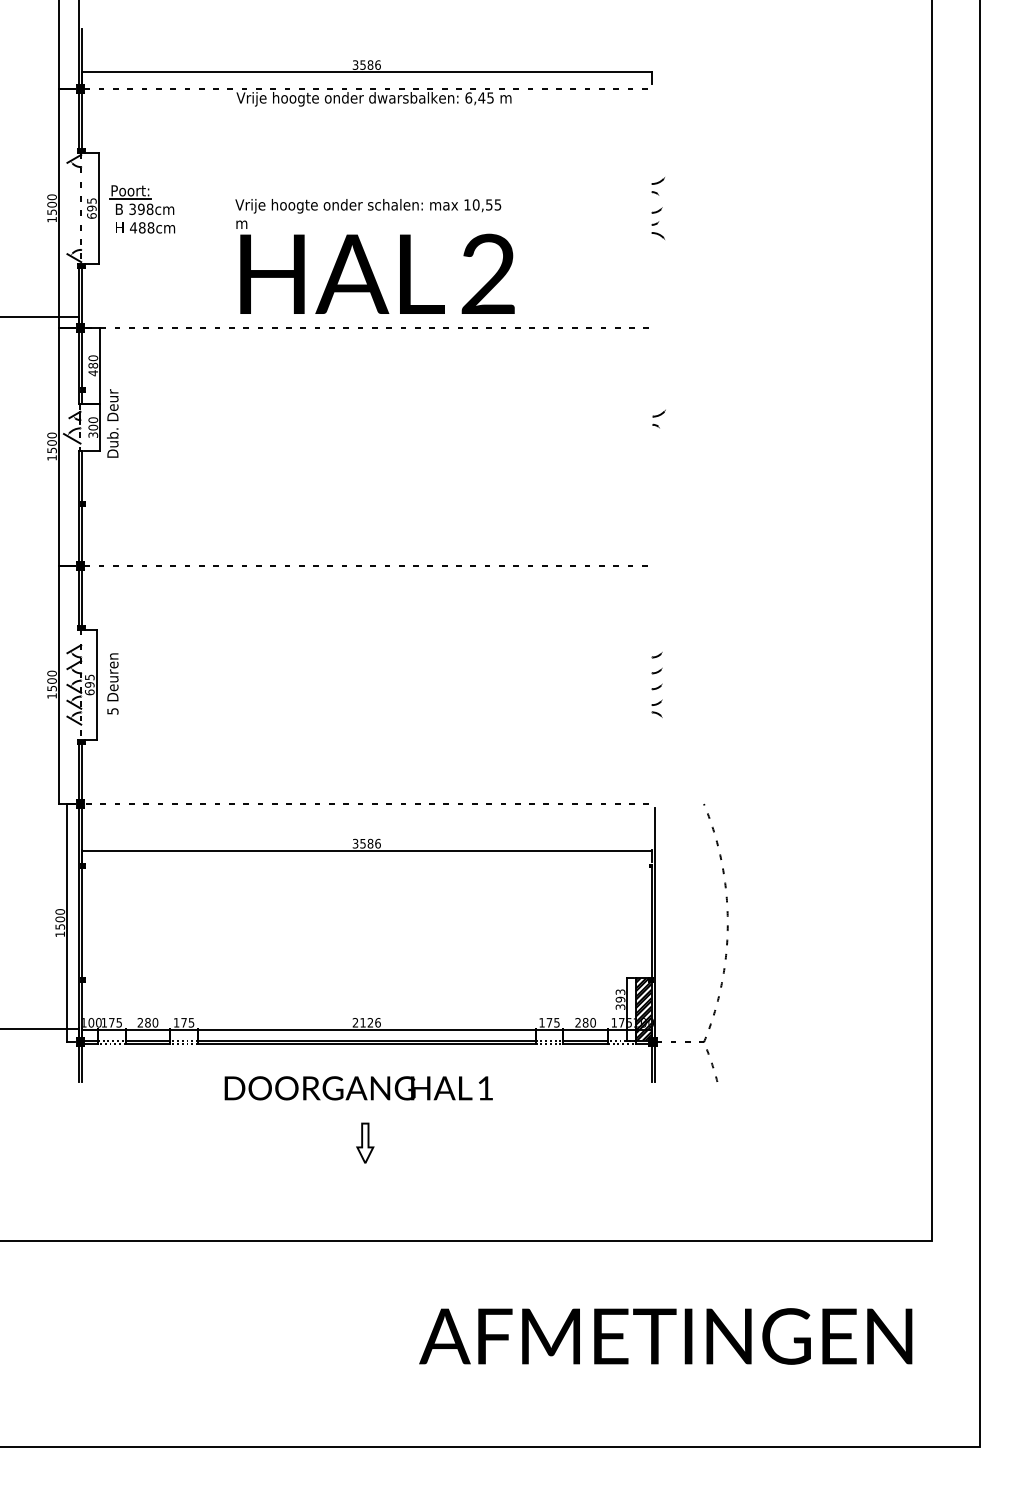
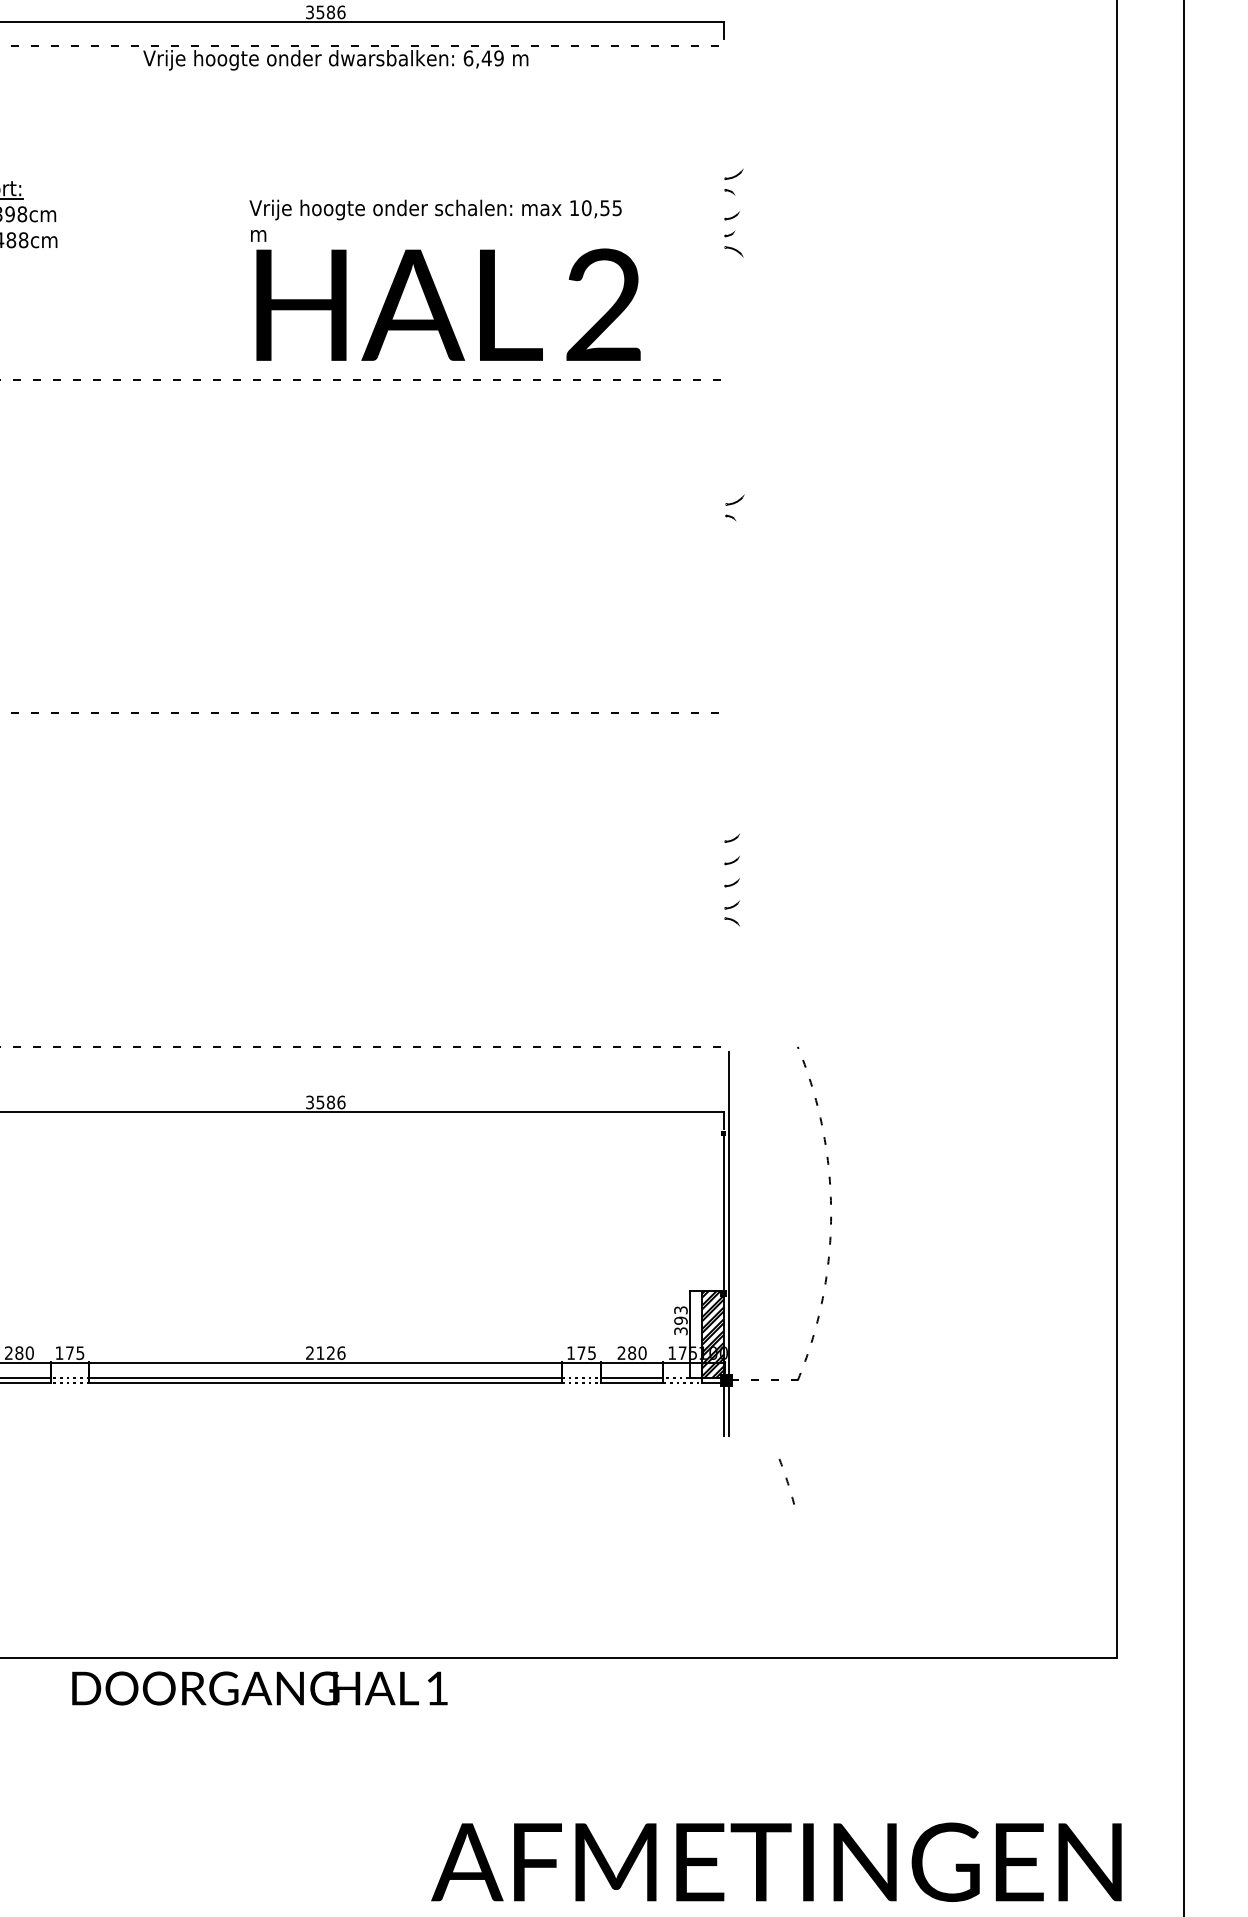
text: (490, 97) -> (498, 57), 6,45 -> 6,49
text: (374, 256) -> (444, 280), moved
arc: (712, 1065) -> (787, 1481), moved
text: (358, 1088) -> (259, 1688), moved
part: (365, 1142) -> (323, 1520), removed
text: (665, 1336) -> (776, 1862), moved

